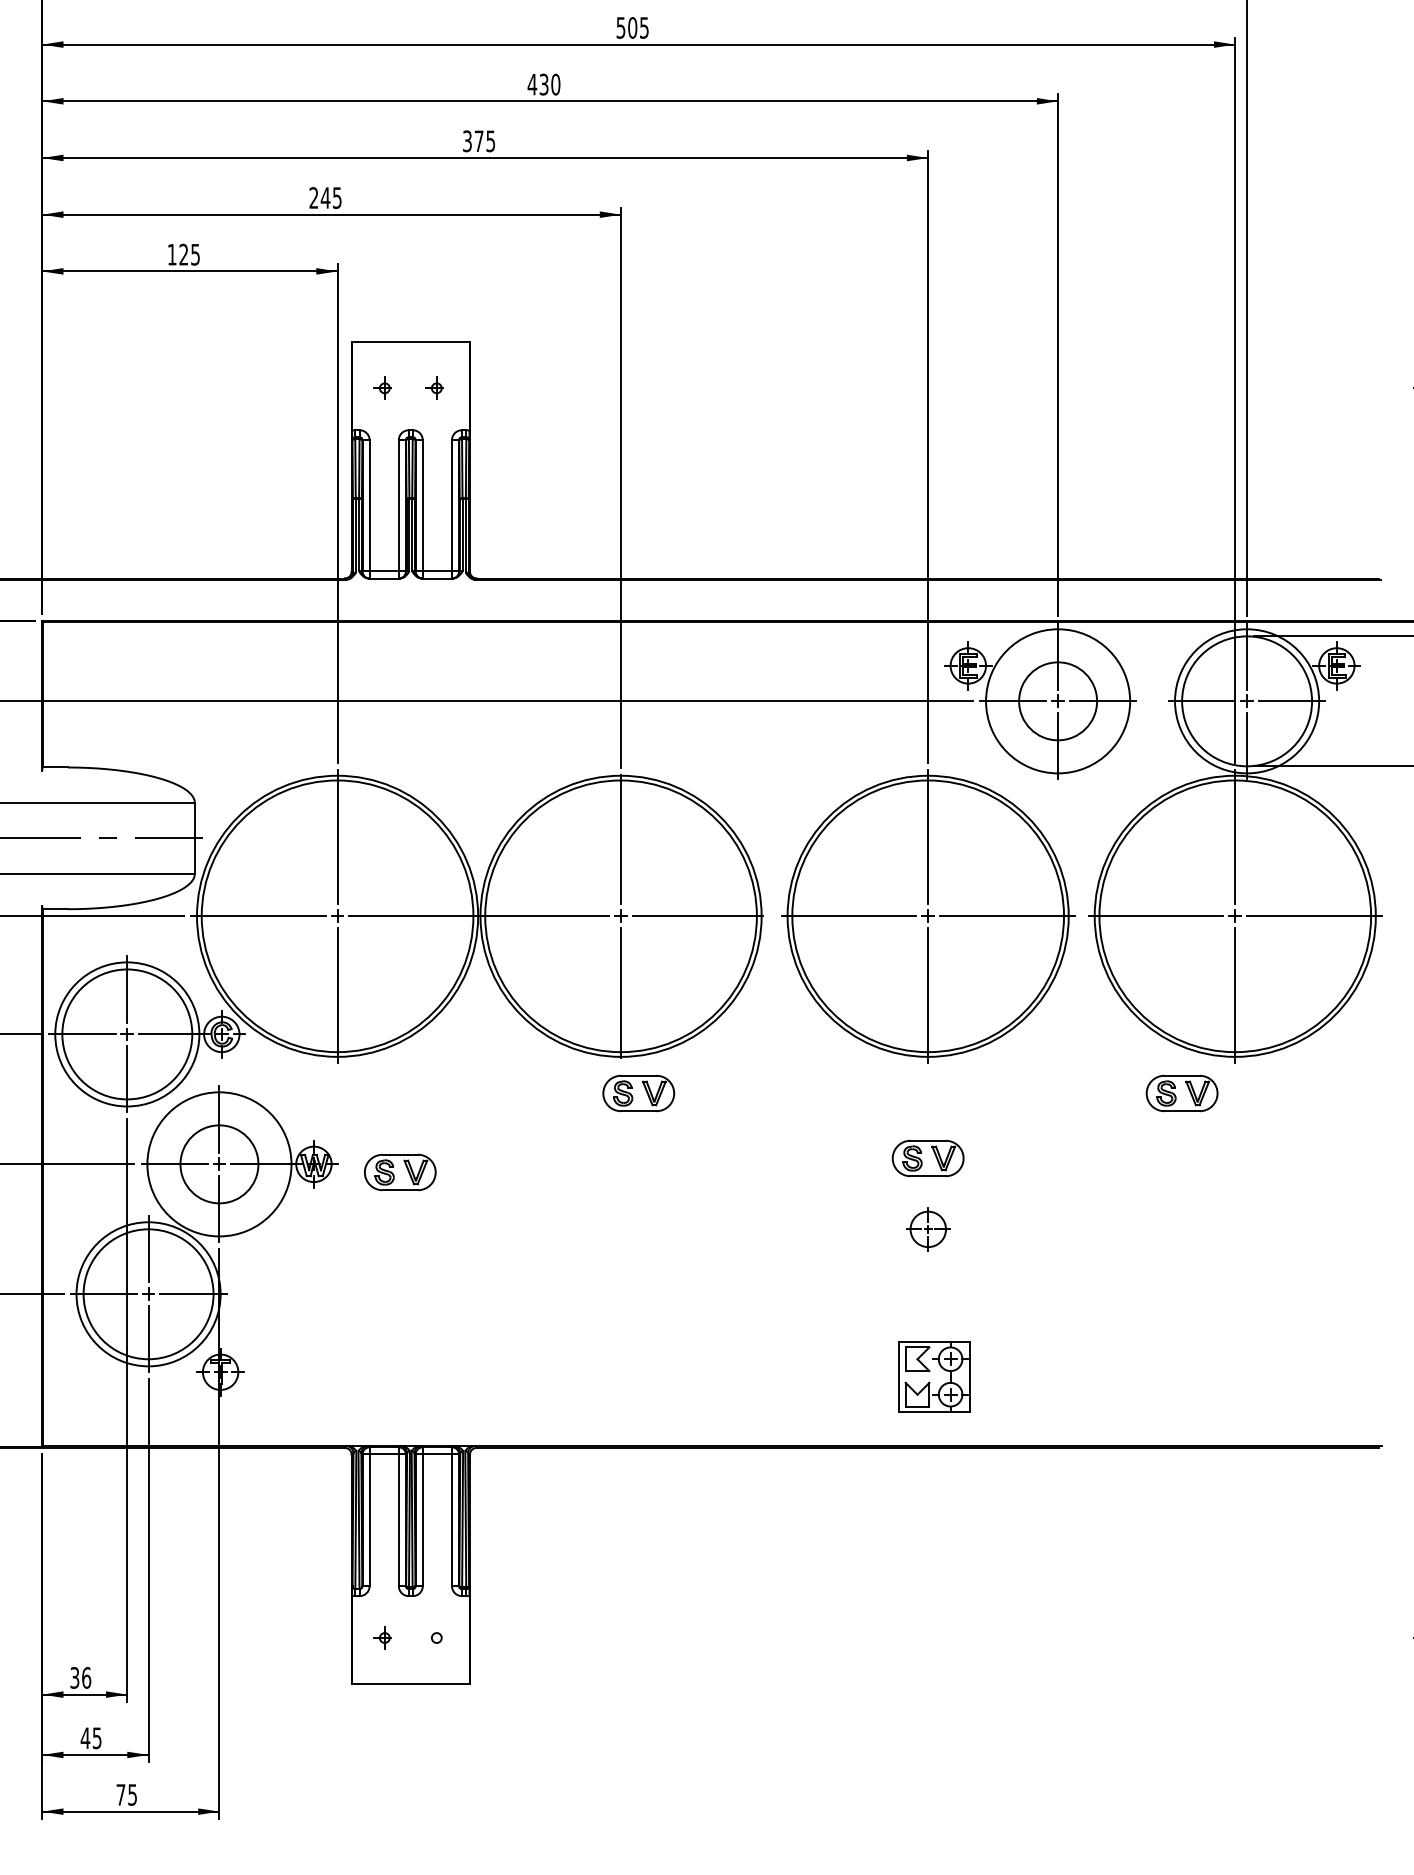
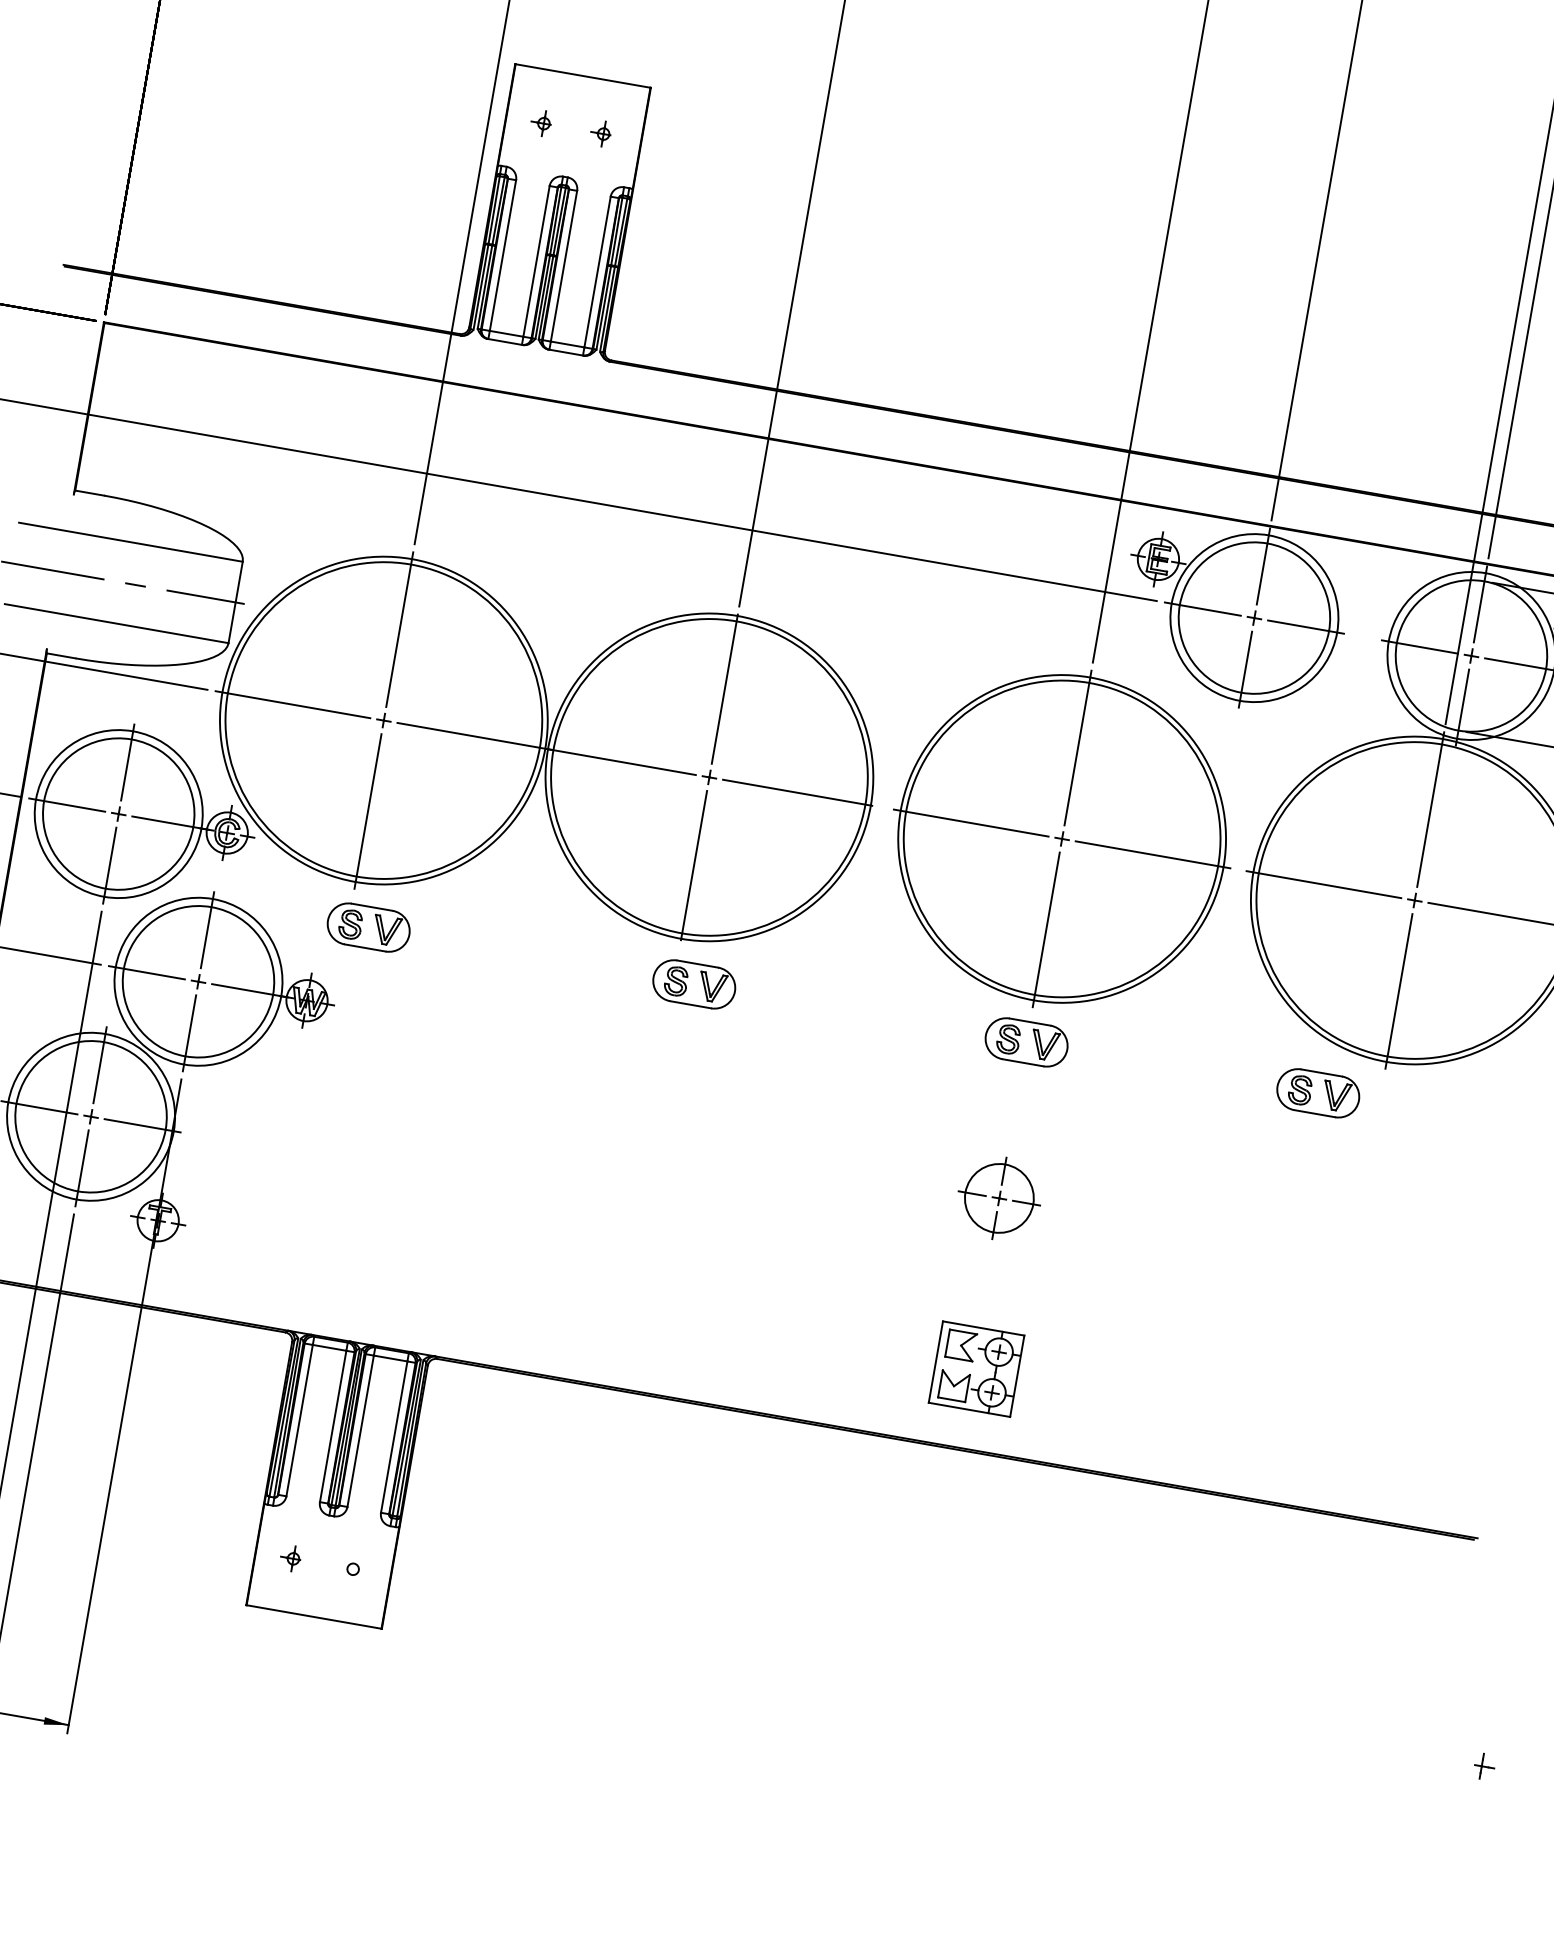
circle: (1058, 701) -> (1254, 618), size x1.67
part: (927, 1158) -> (1025, 1042), moved
circle: (219, 1164) -> (198, 981), size x1.67
part: (400, 1172) -> (368, 927), moved
part: (928, 1229) -> (999, 1198), size x1.67

